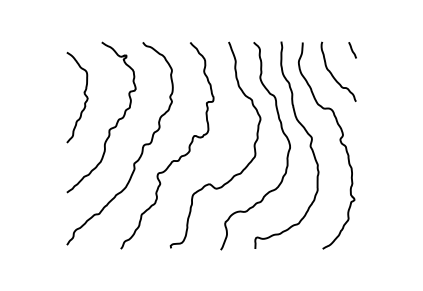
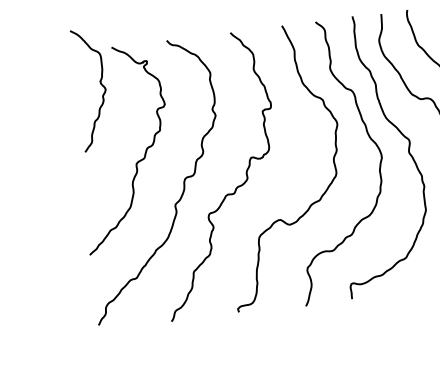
curve: (83, 93) -> (99, 83), moved

